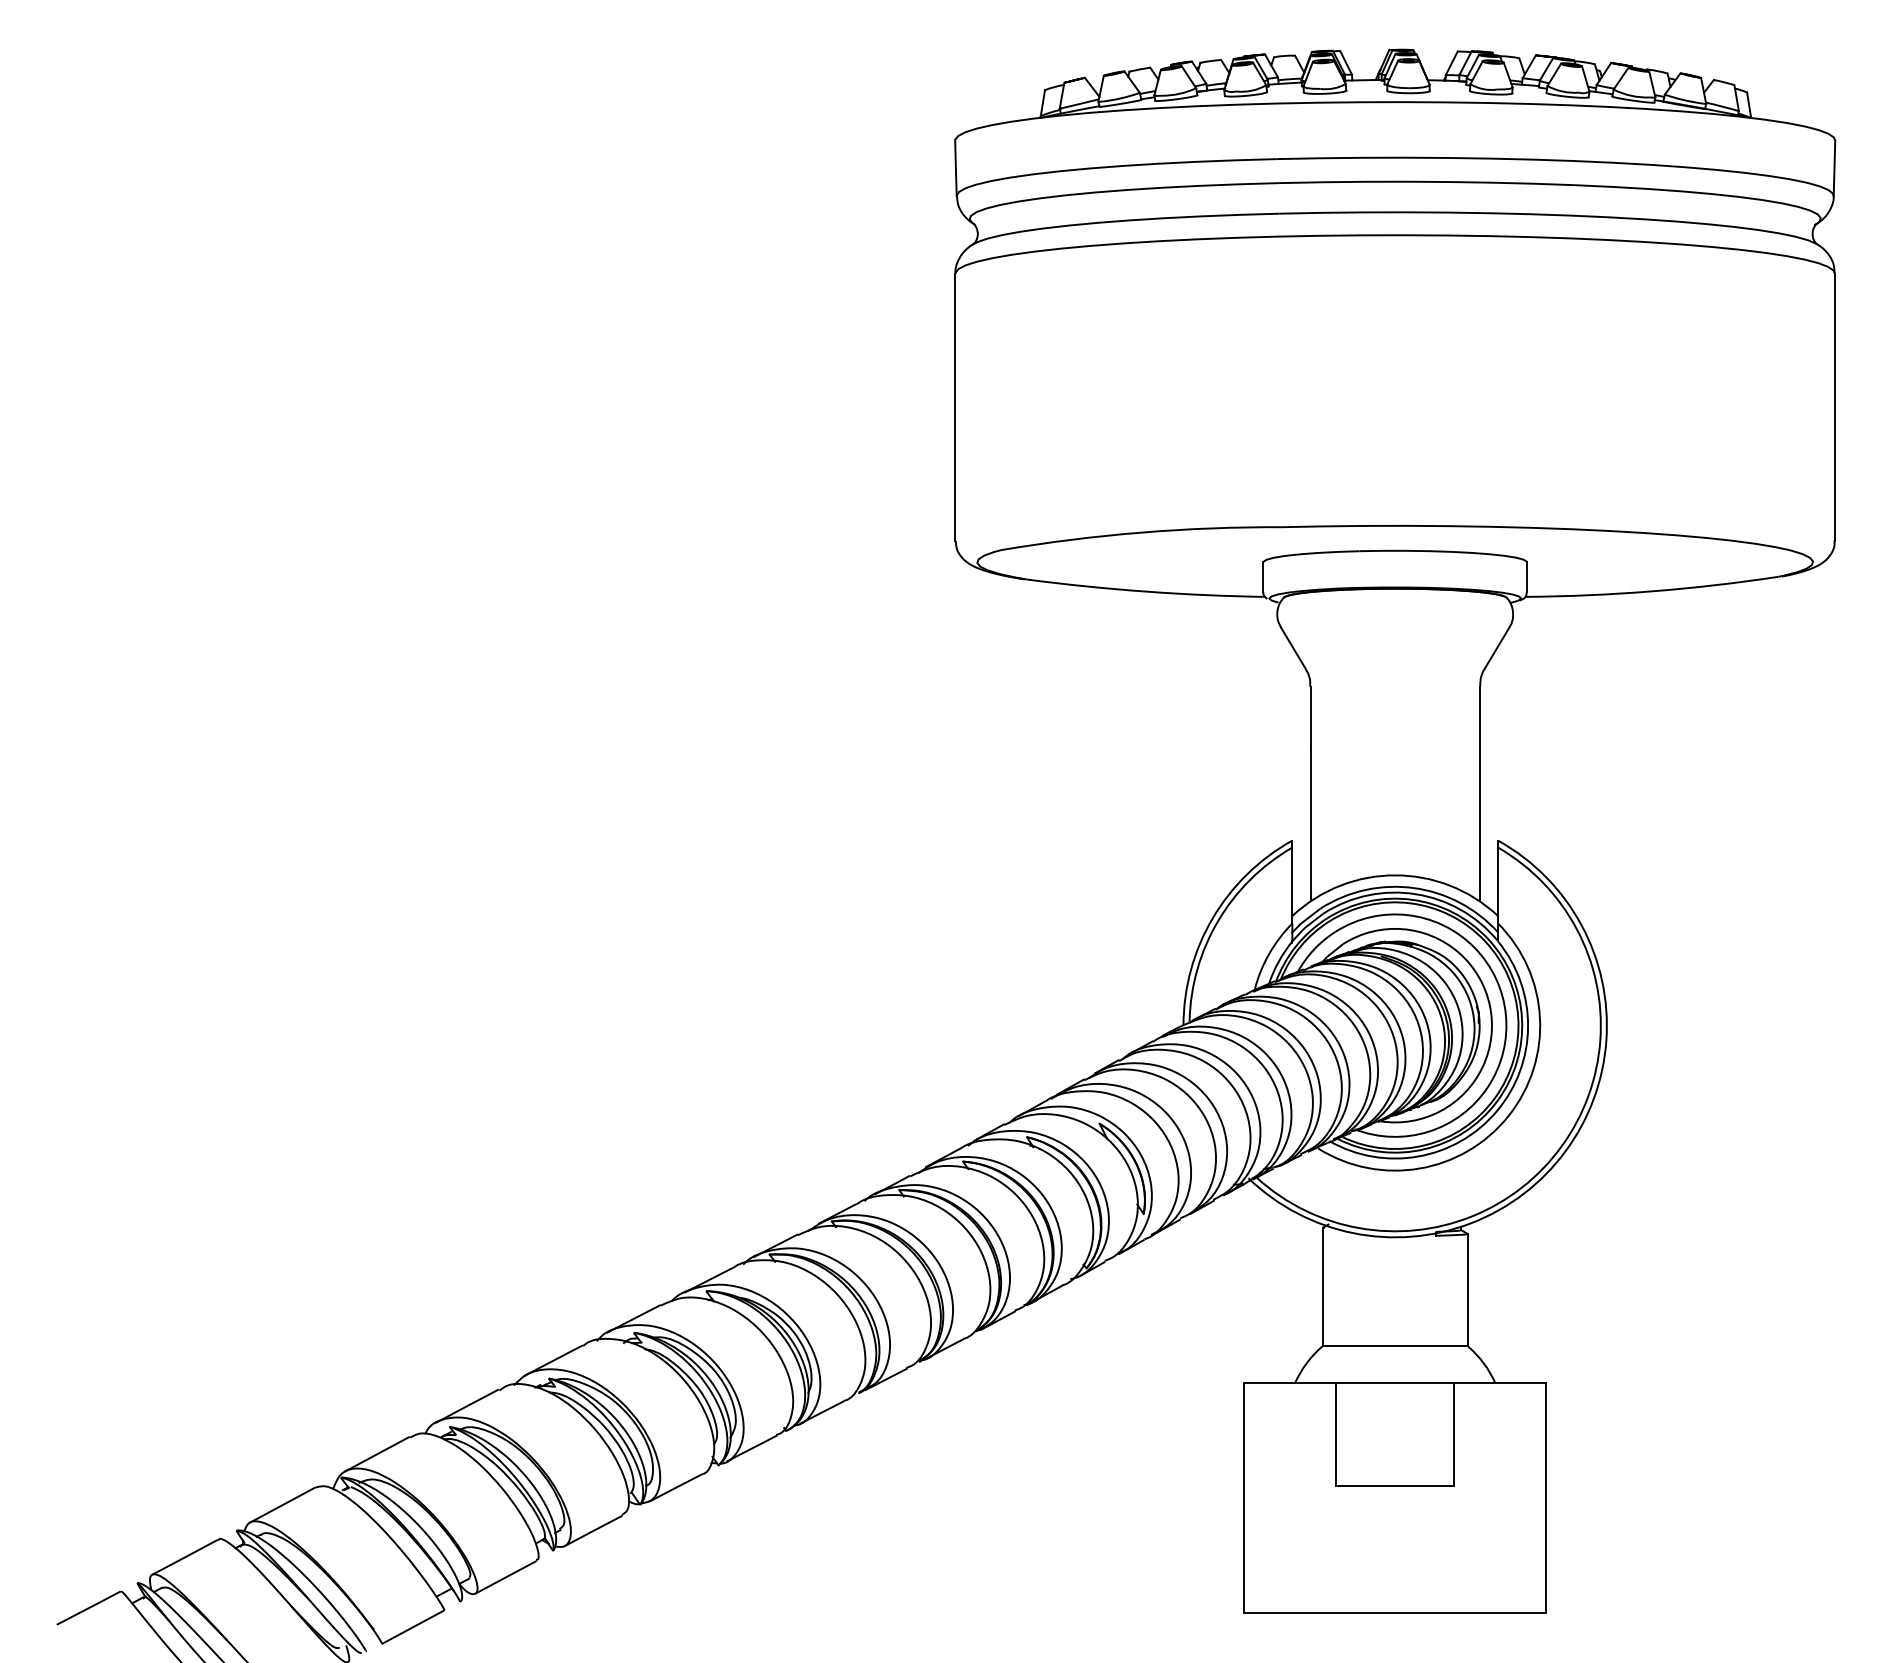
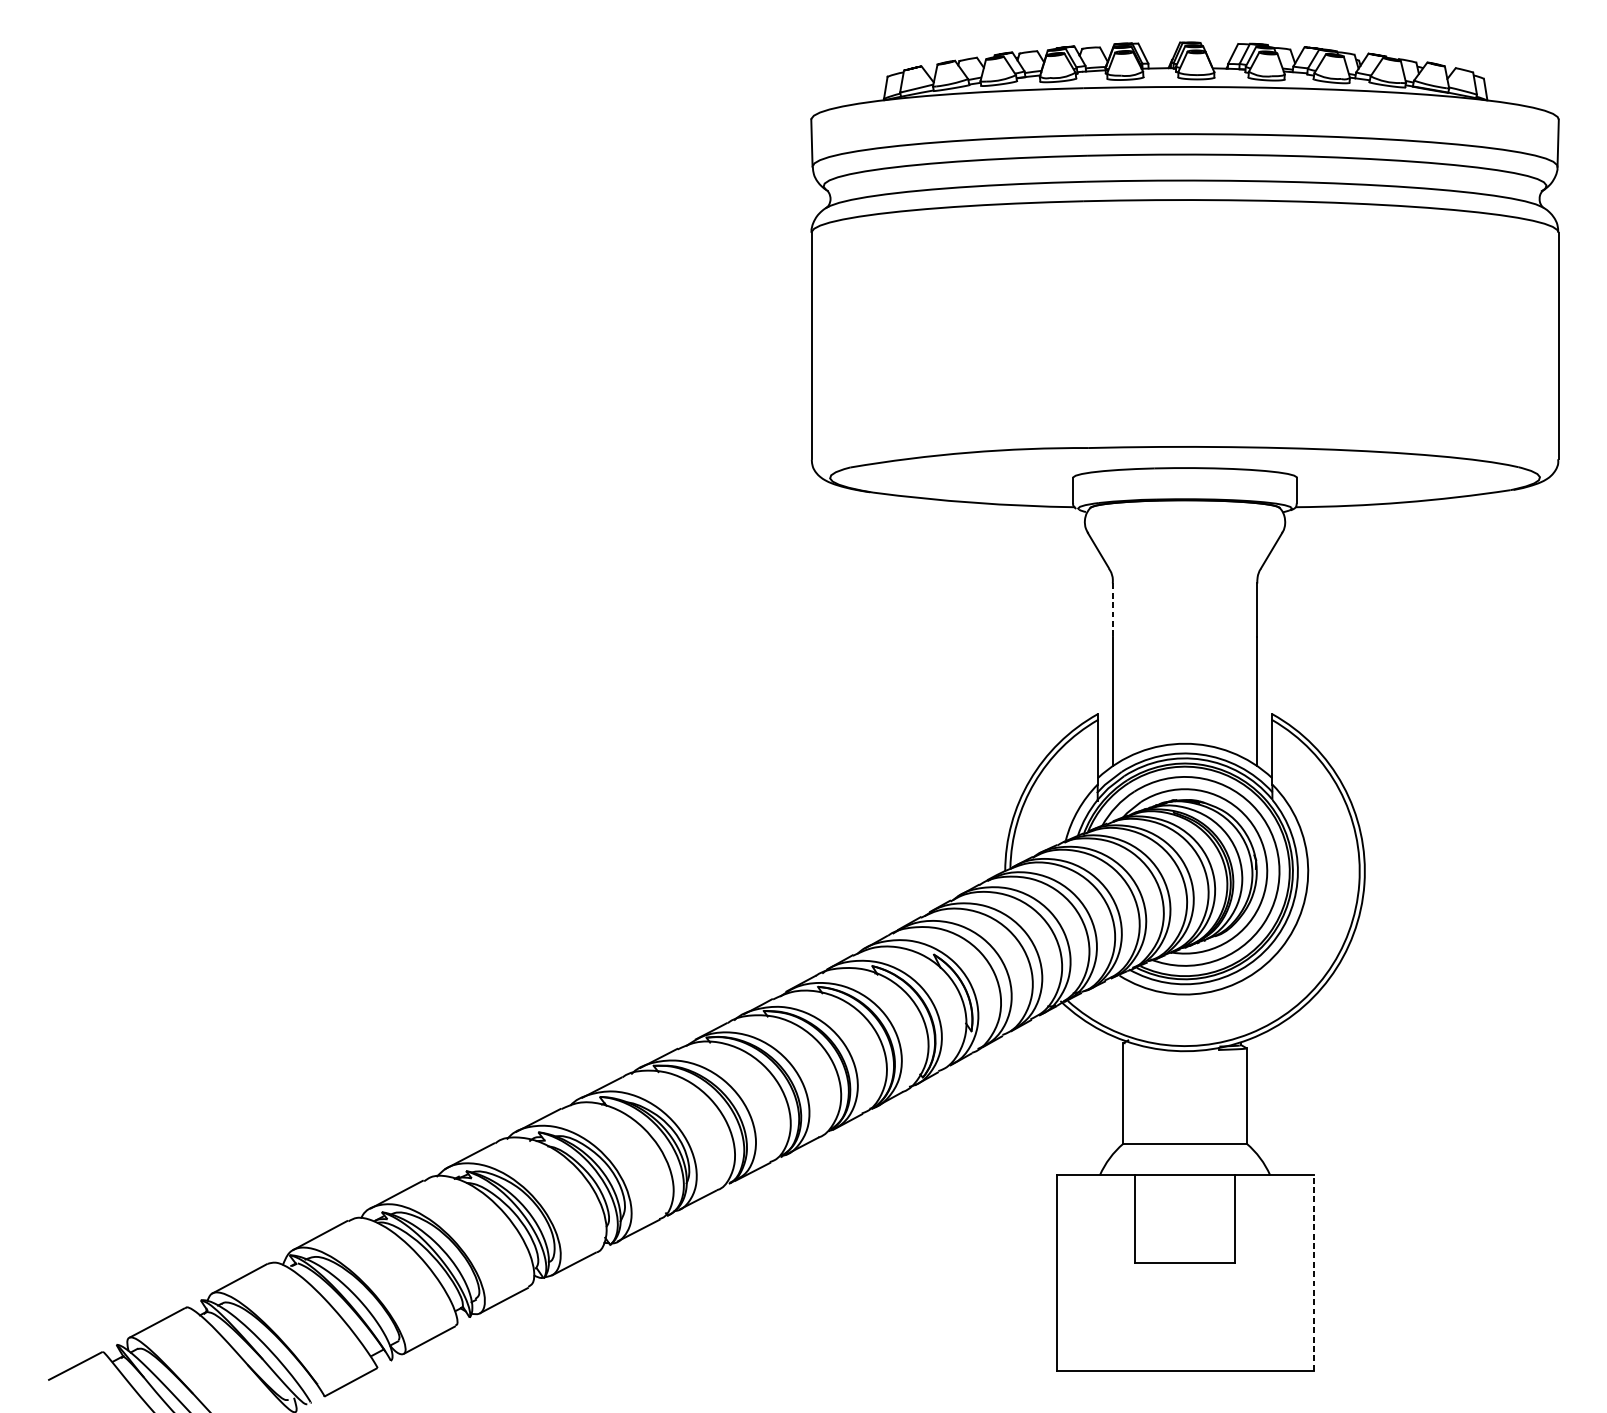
line: (1310, 718) -> (1113, 610), solid -> dashed
line: (1546, 1498) -> (1313, 1273), solid -> dashed

